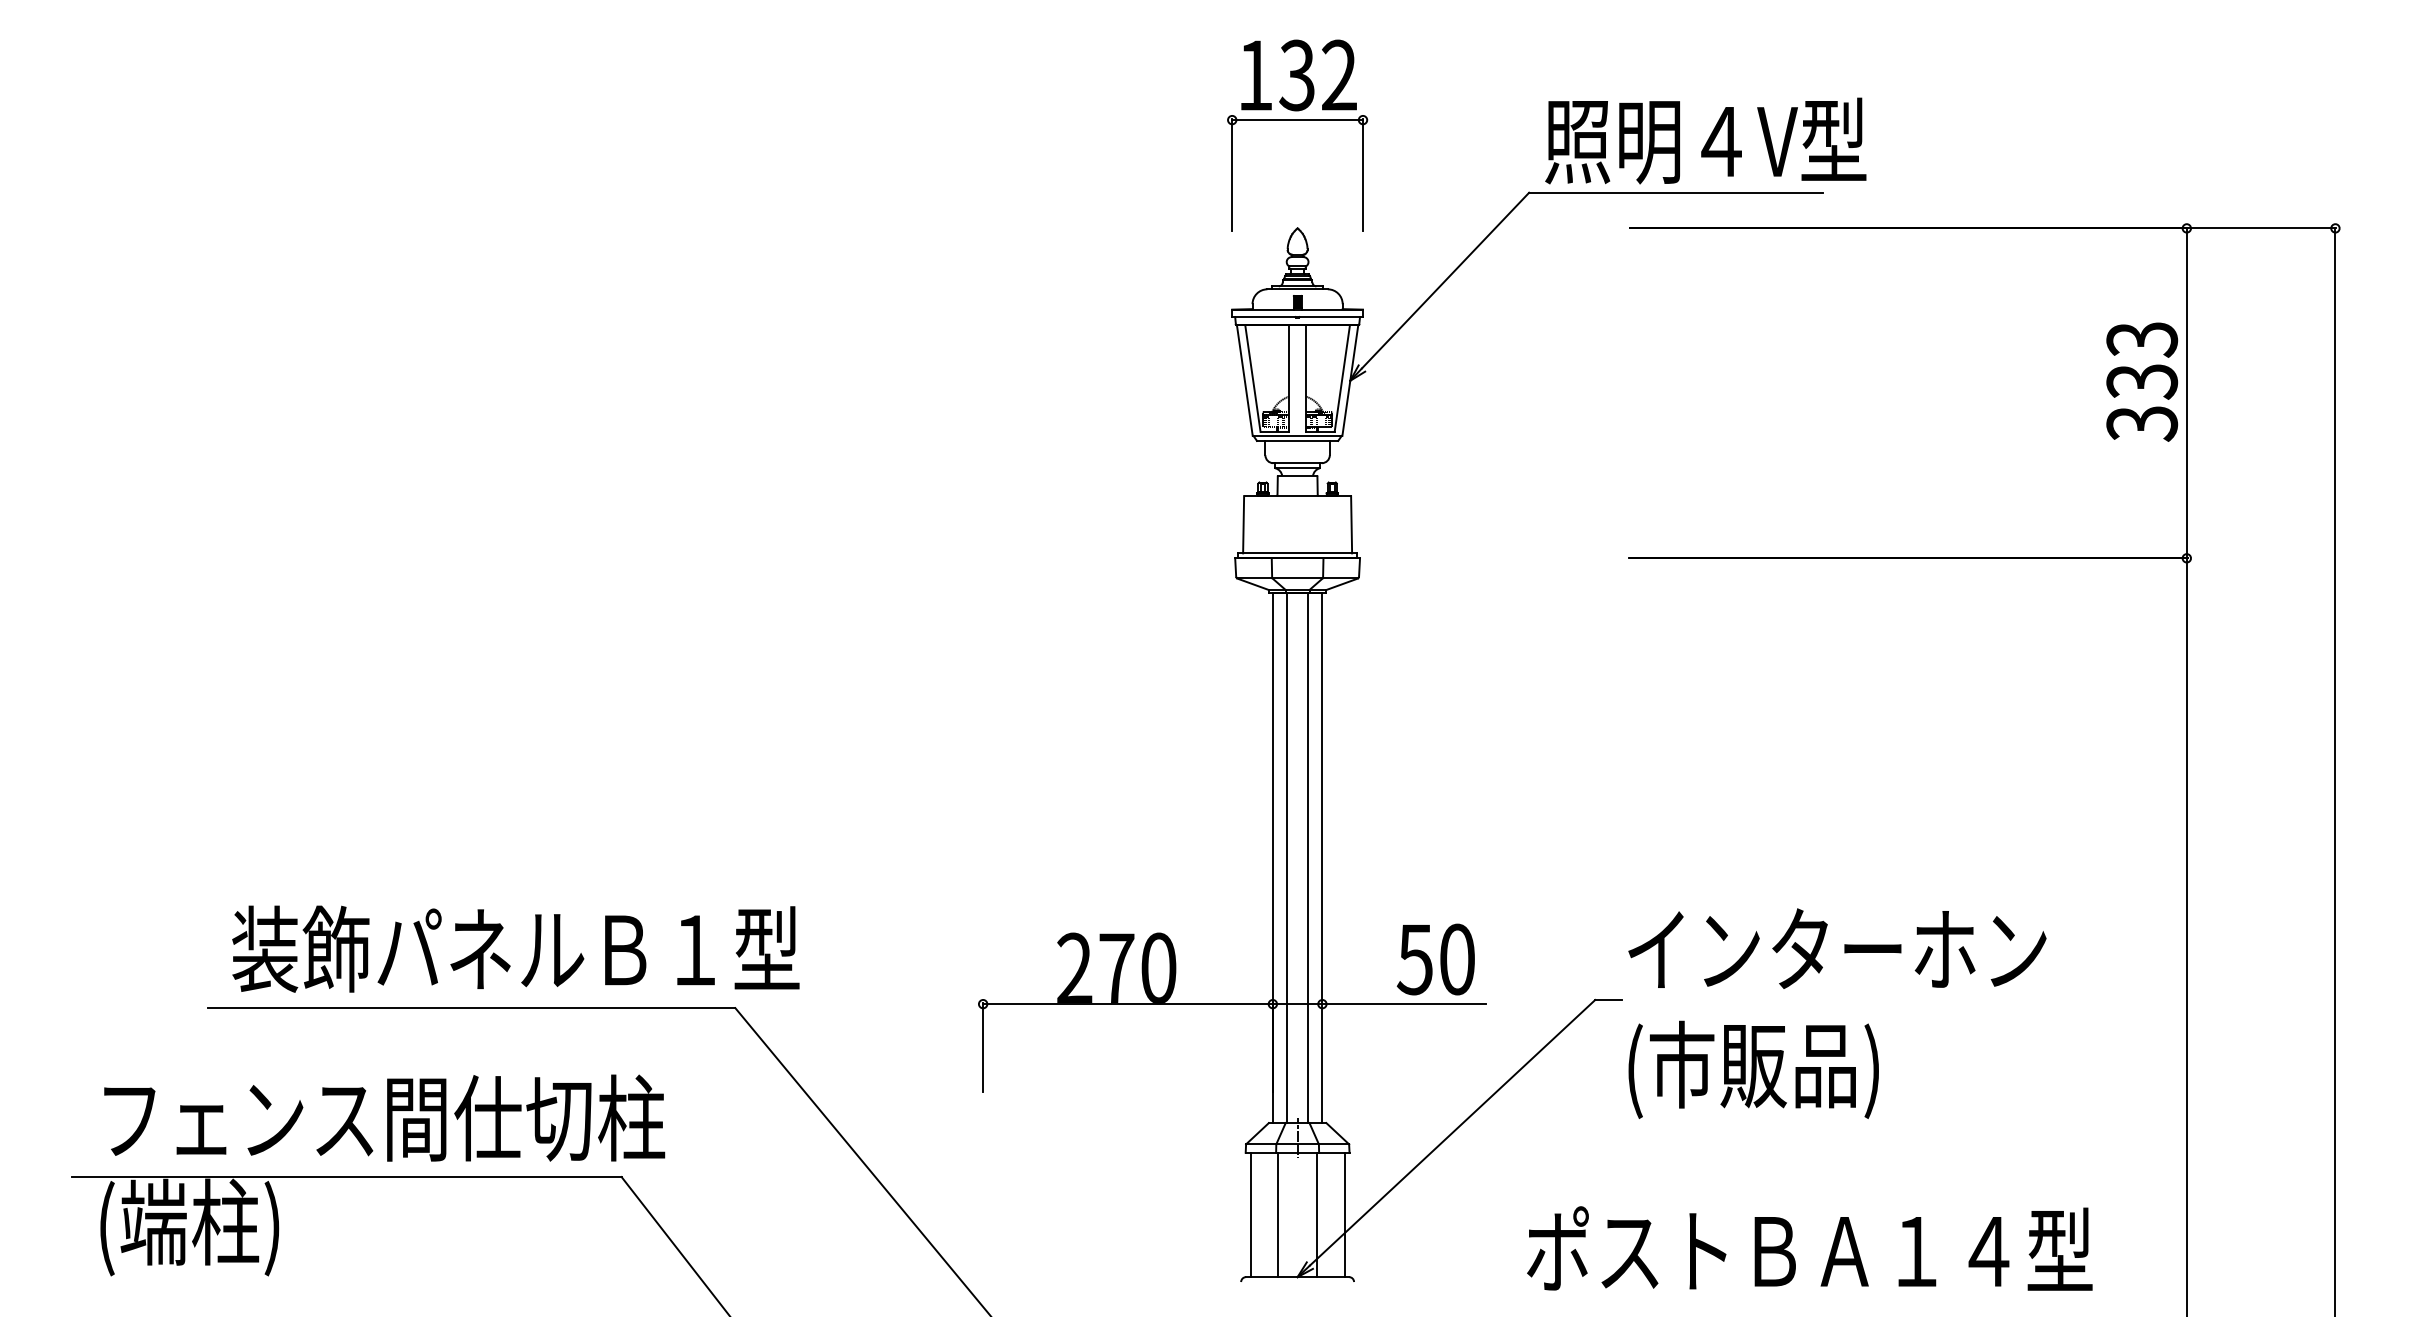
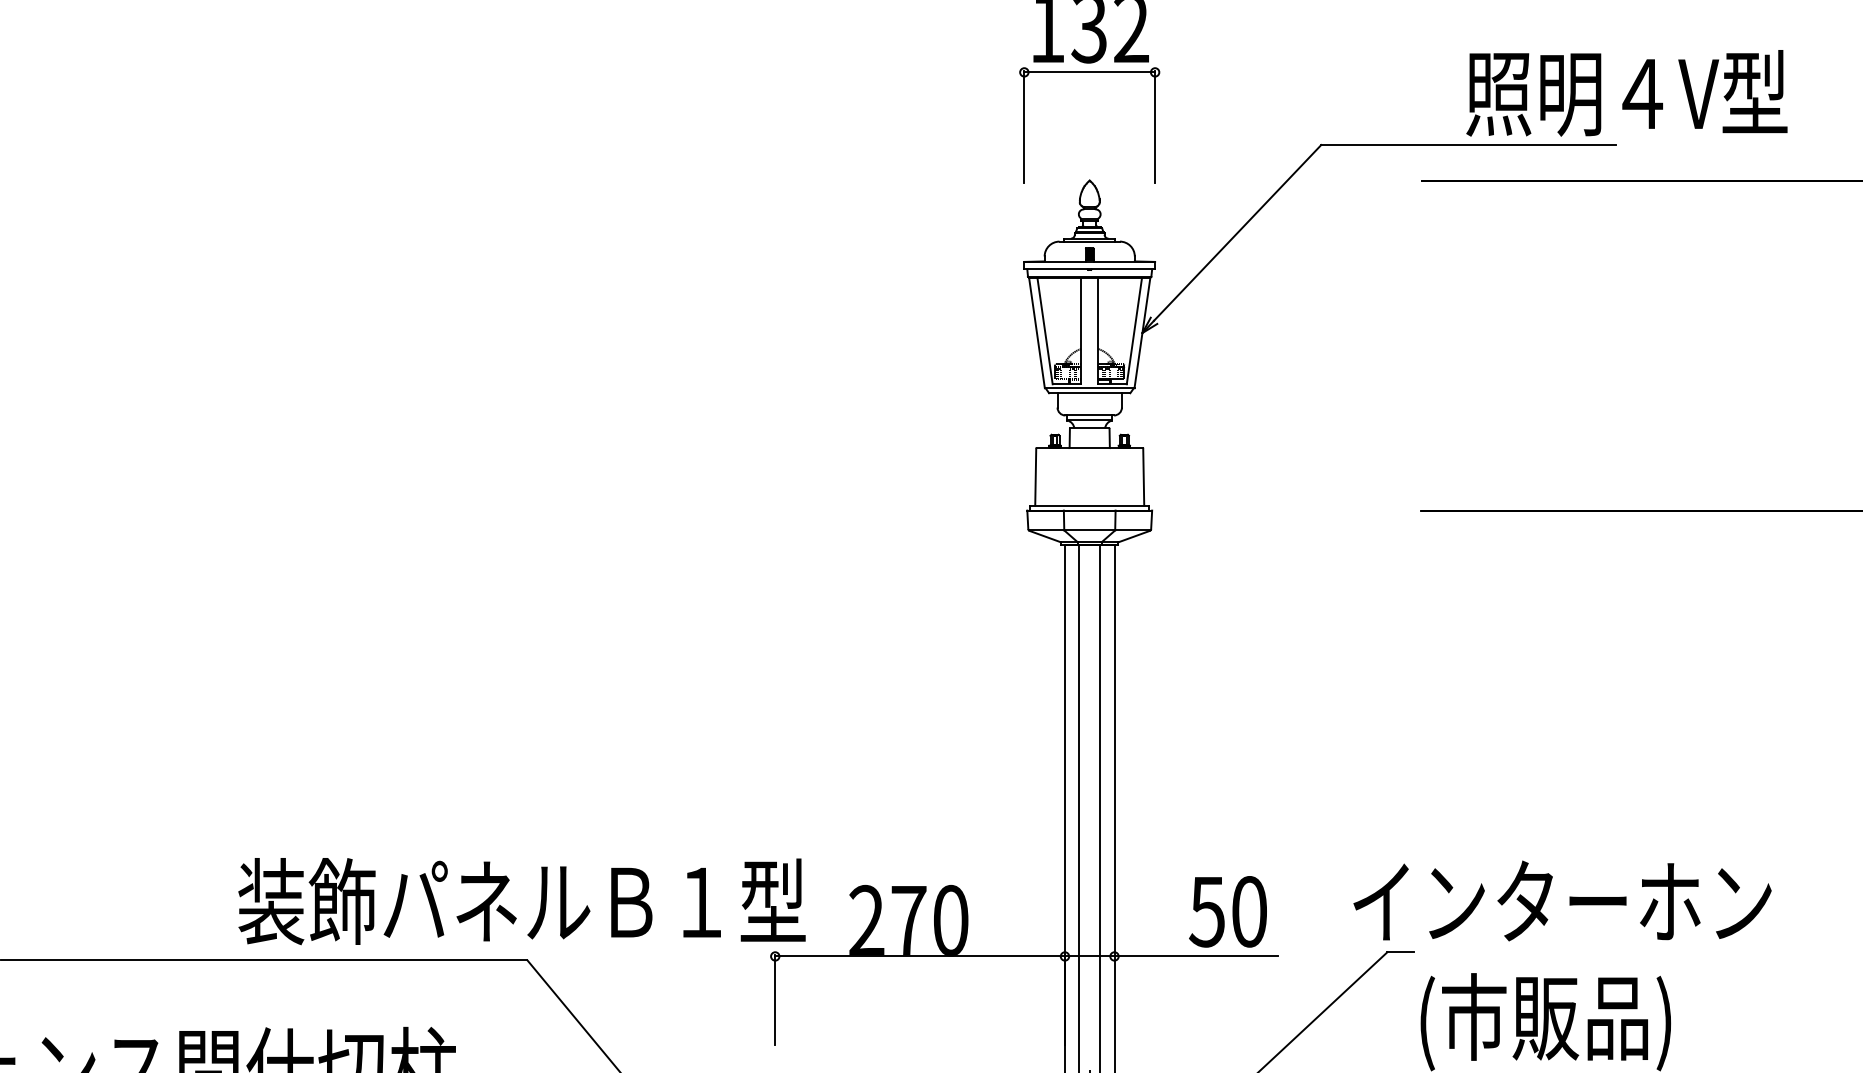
text: (1705, 140) -> (1626, 92), moved
text: (515, 948) -> (521, 900), moved
text: (1837, 948) -> (1562, 900), moved

